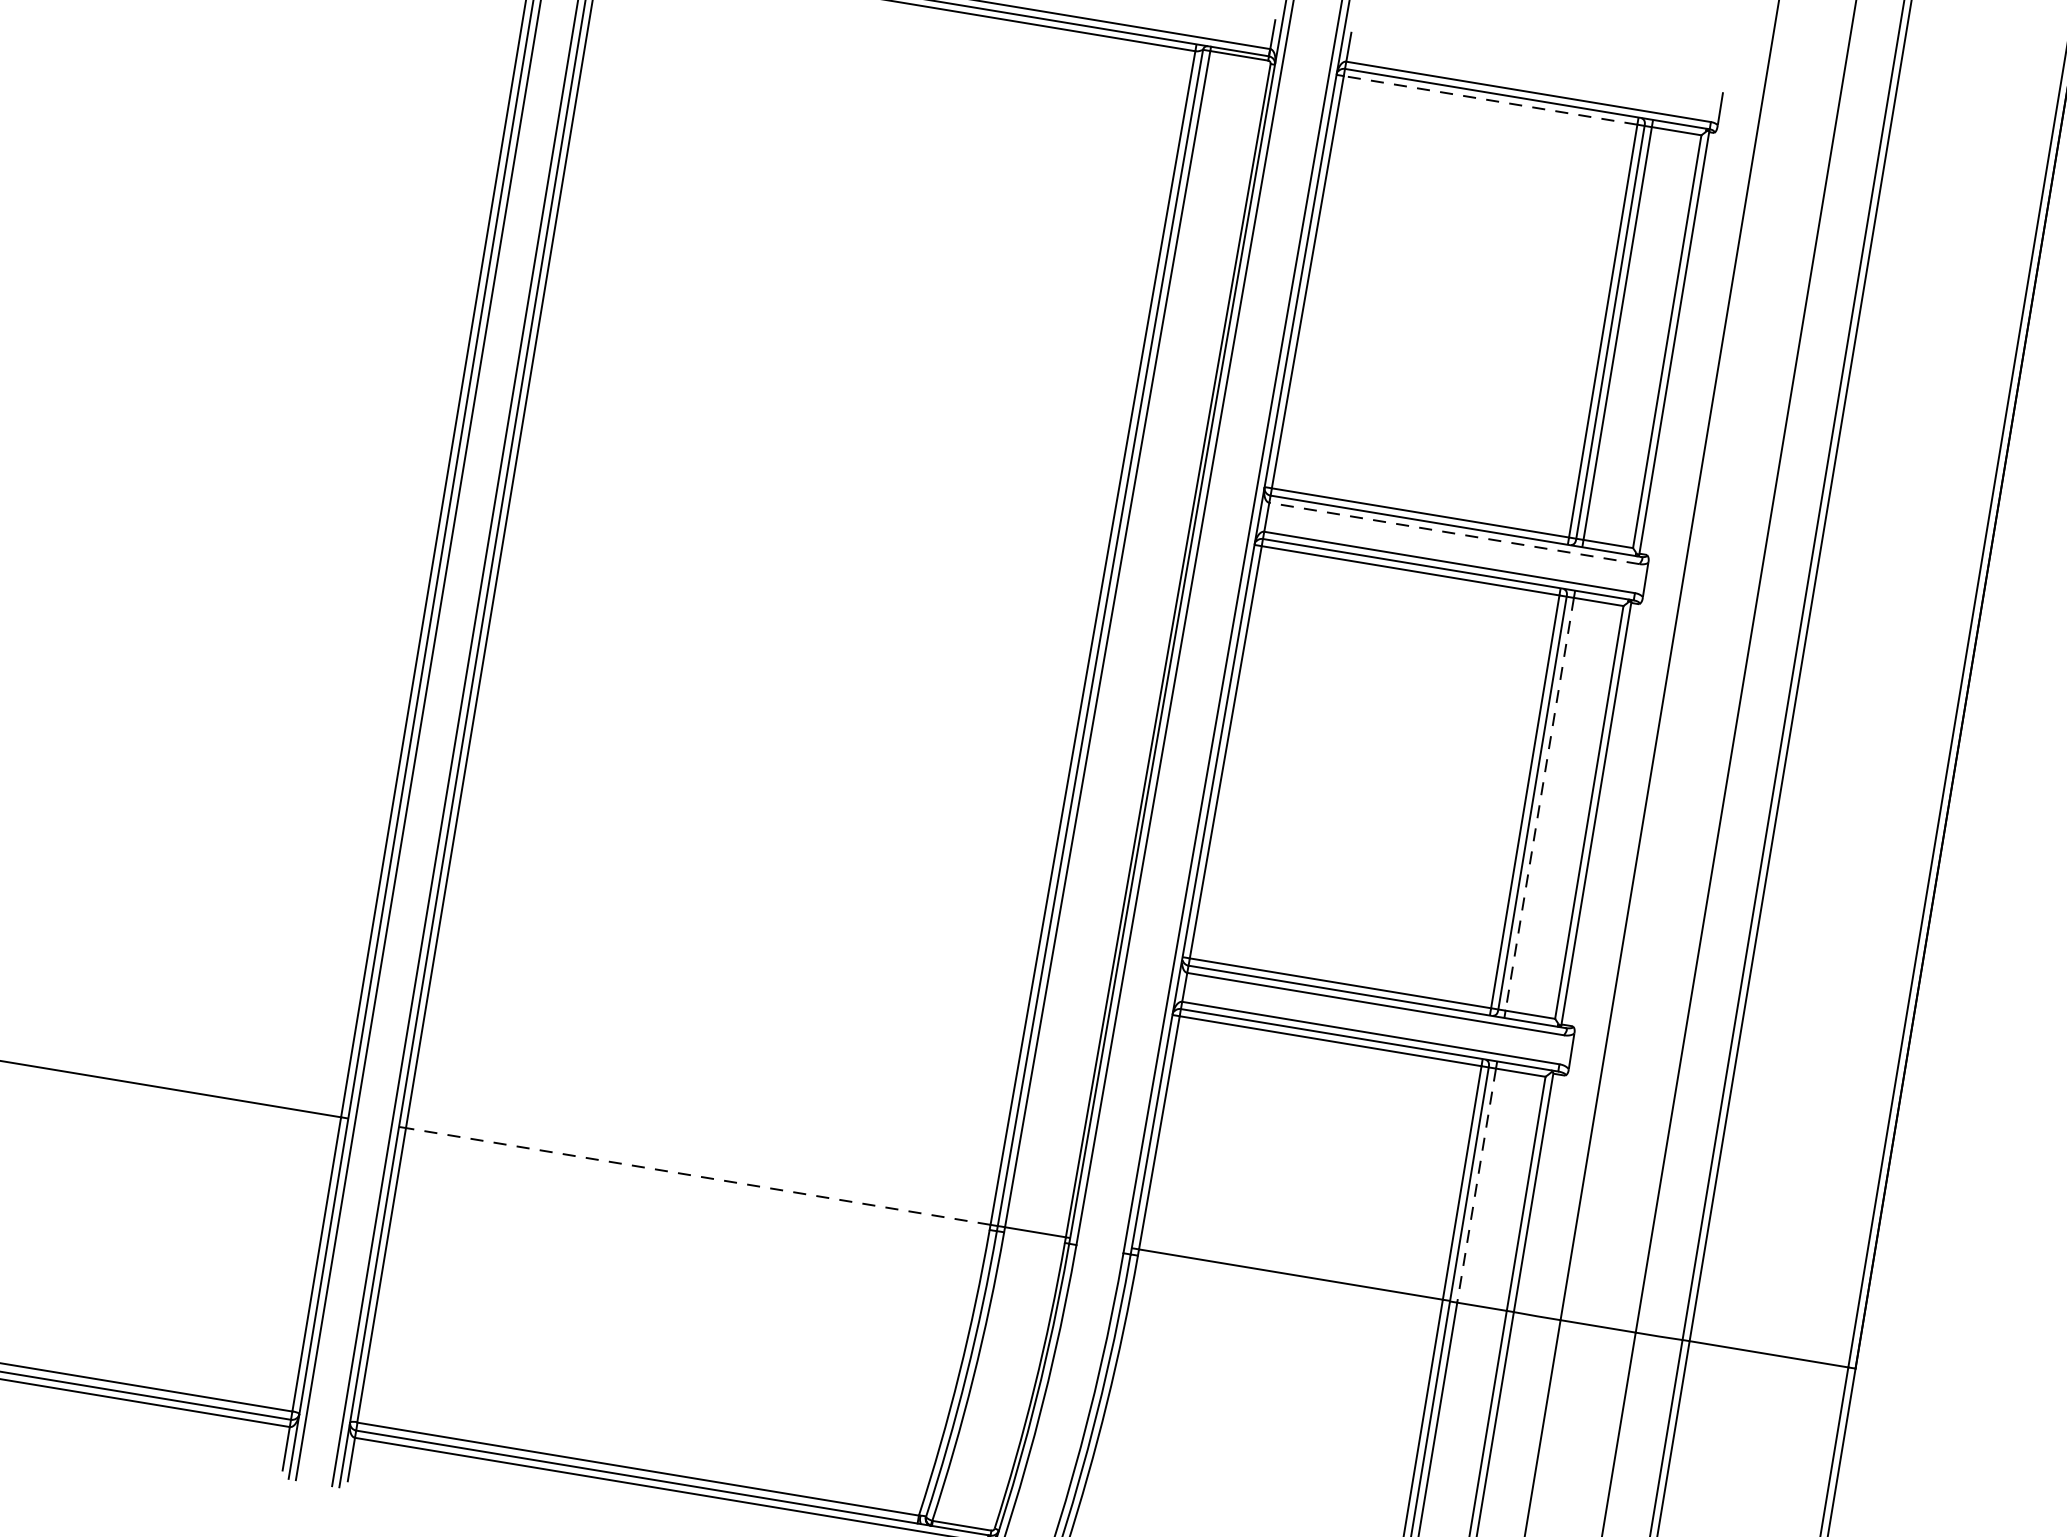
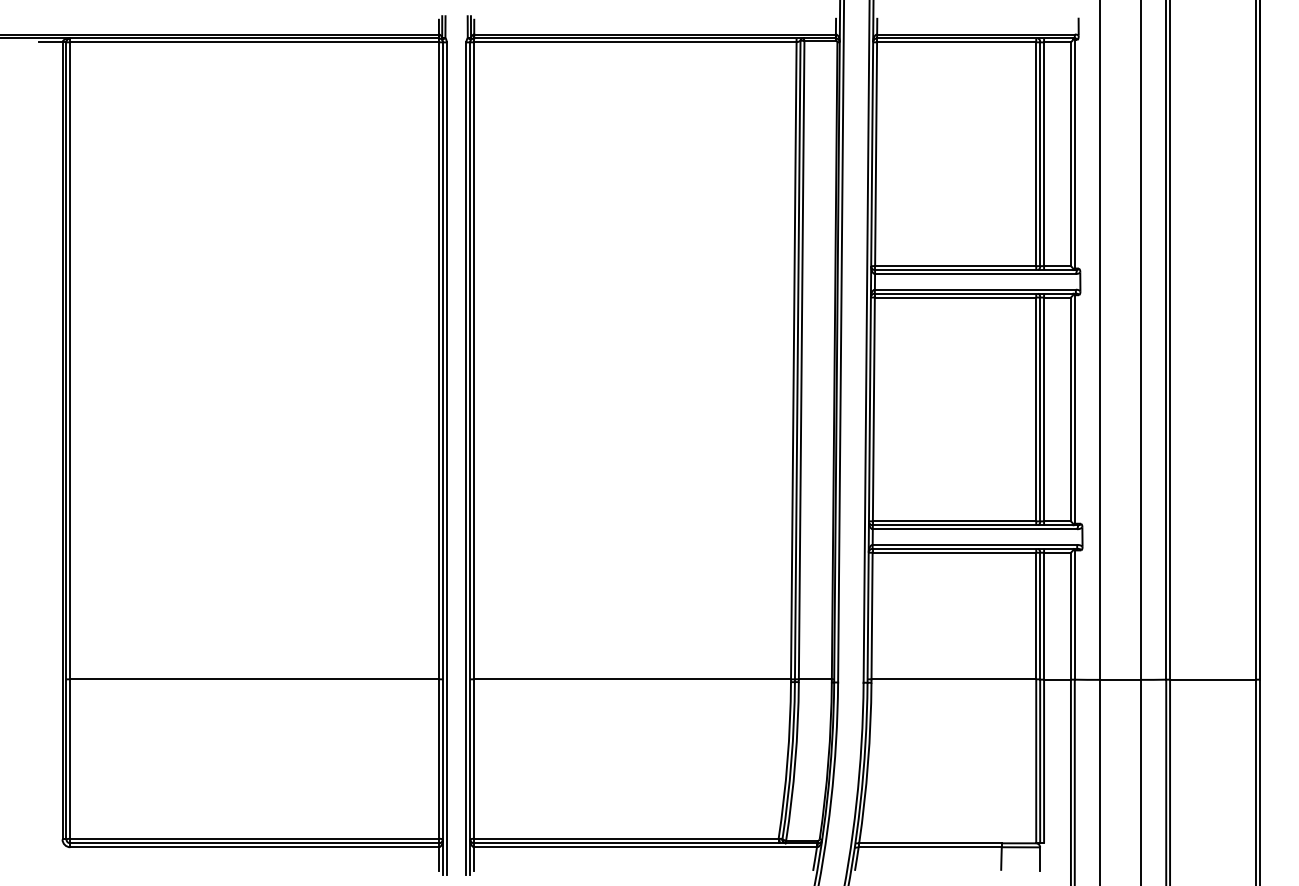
line: (1490, 100) -> (956, 42), dashed -> solid
line: (1452, 534) -> (974, 274), dashed -> solid
line: (1540, 804) -> (1044, 409), dashed -> solid
line: (698, 1176) -> (632, 679), dashed -> solid
line: (1477, 1186) -> (1044, 616), dashed -> solid

